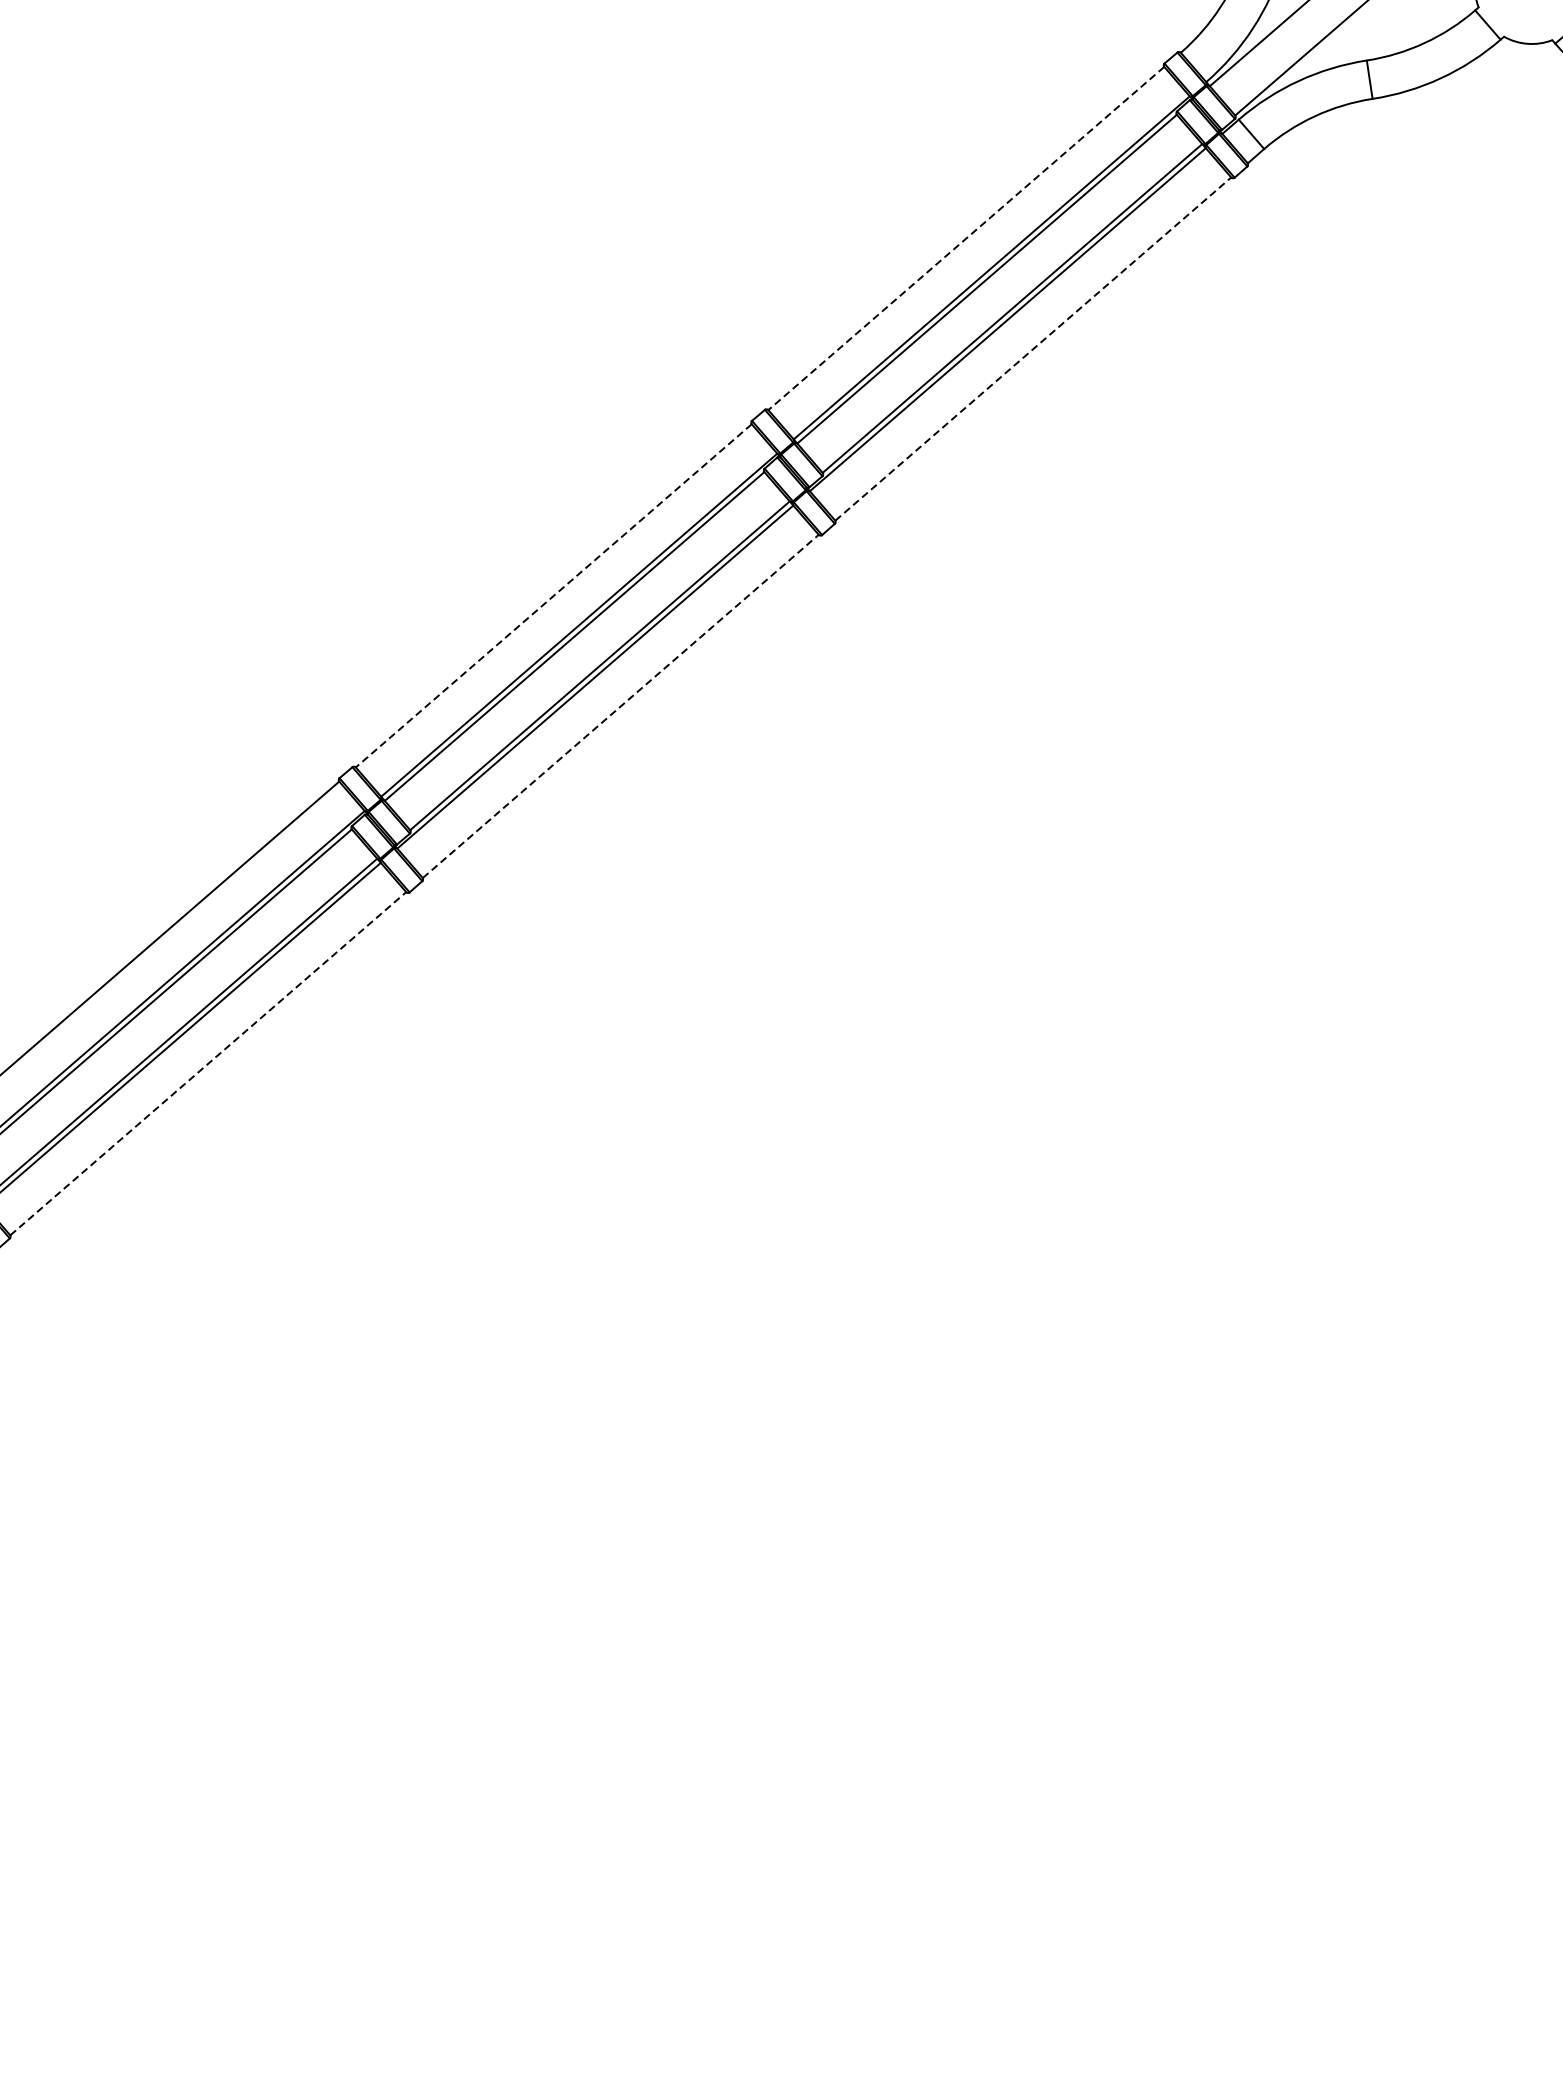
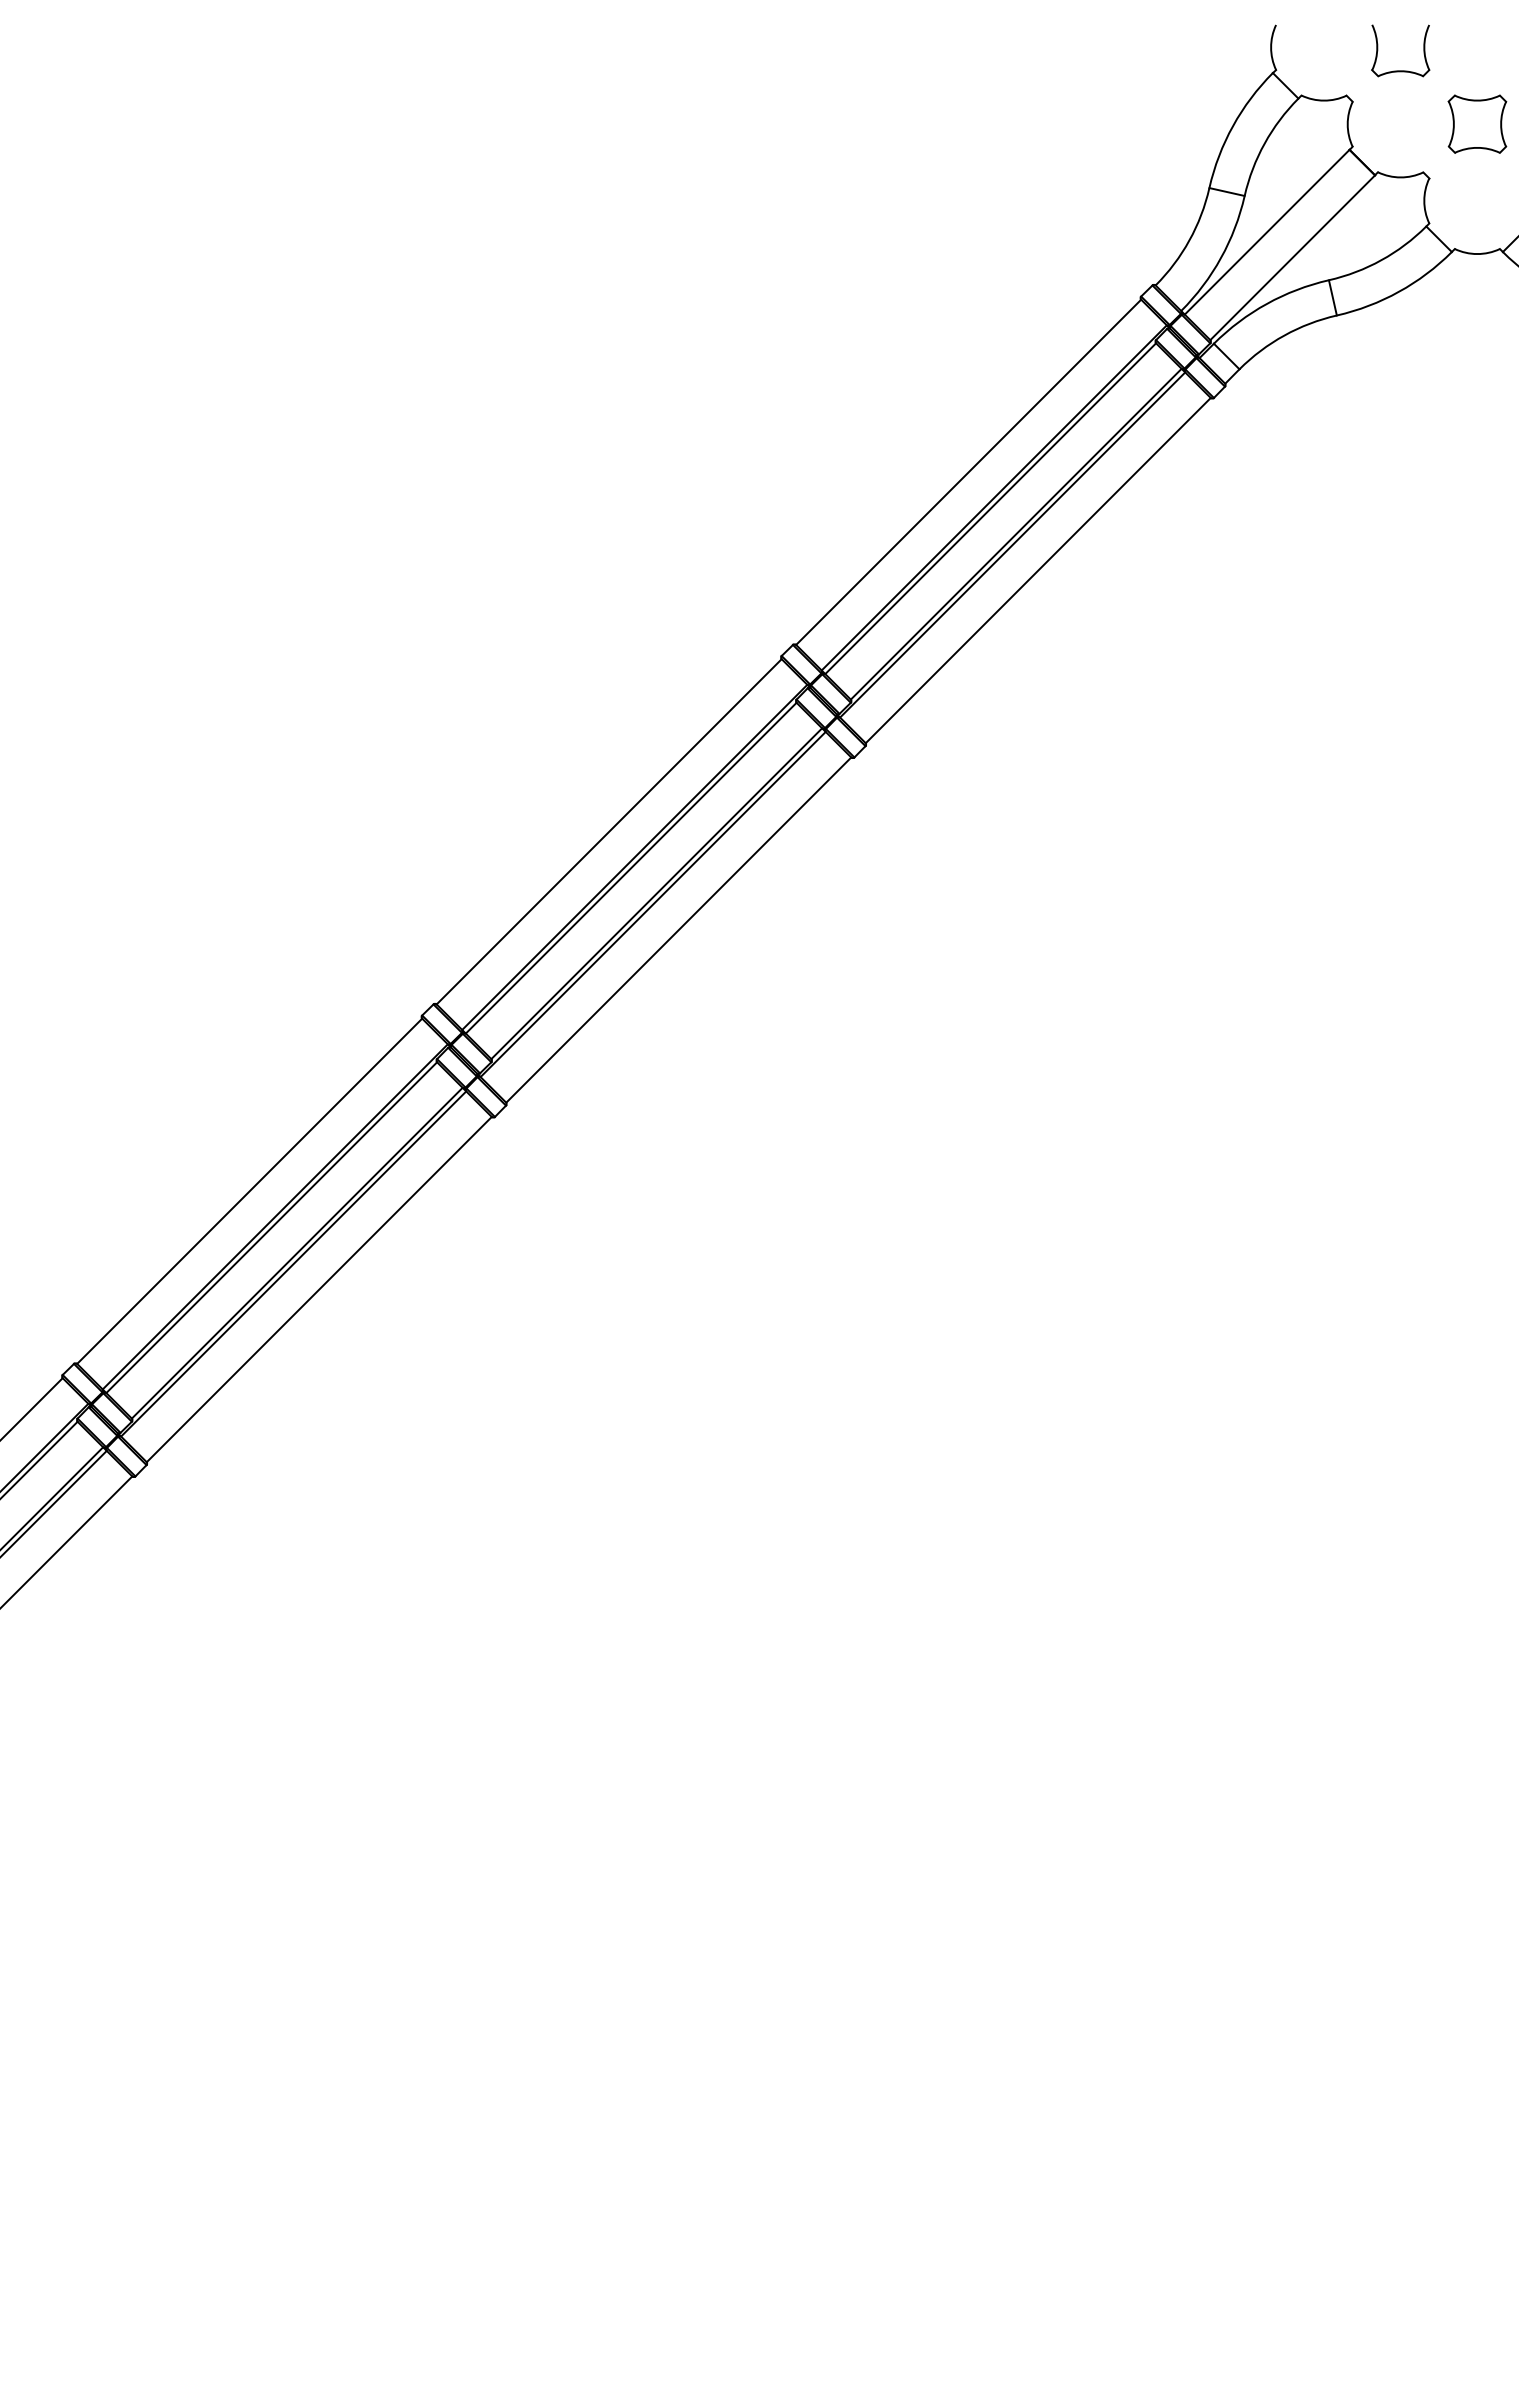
line: (966, 238) -> (968, 472), dashed -> solid
line: (1033, 349) -> (1038, 570), dashed -> solid
line: (553, 596) -> (608, 832), dashed -> solid
line: (621, 705) -> (679, 929), dashed -> solid
line: (208, 1063) -> (319, 1289), dashed -> solid

